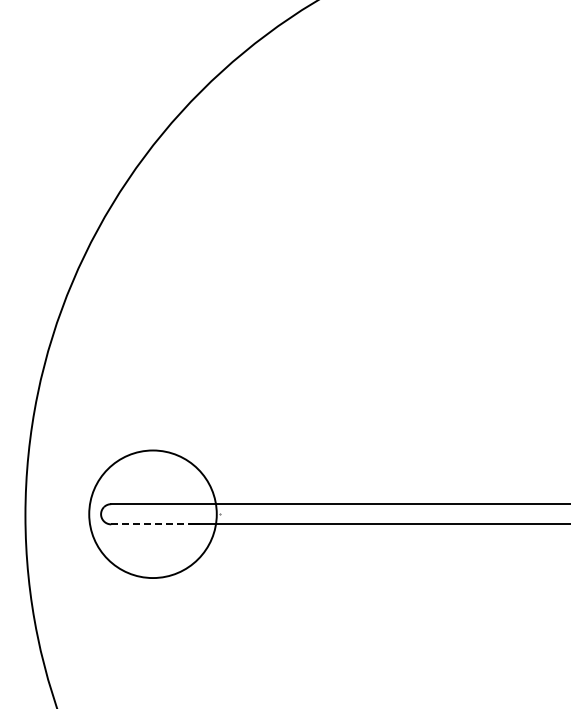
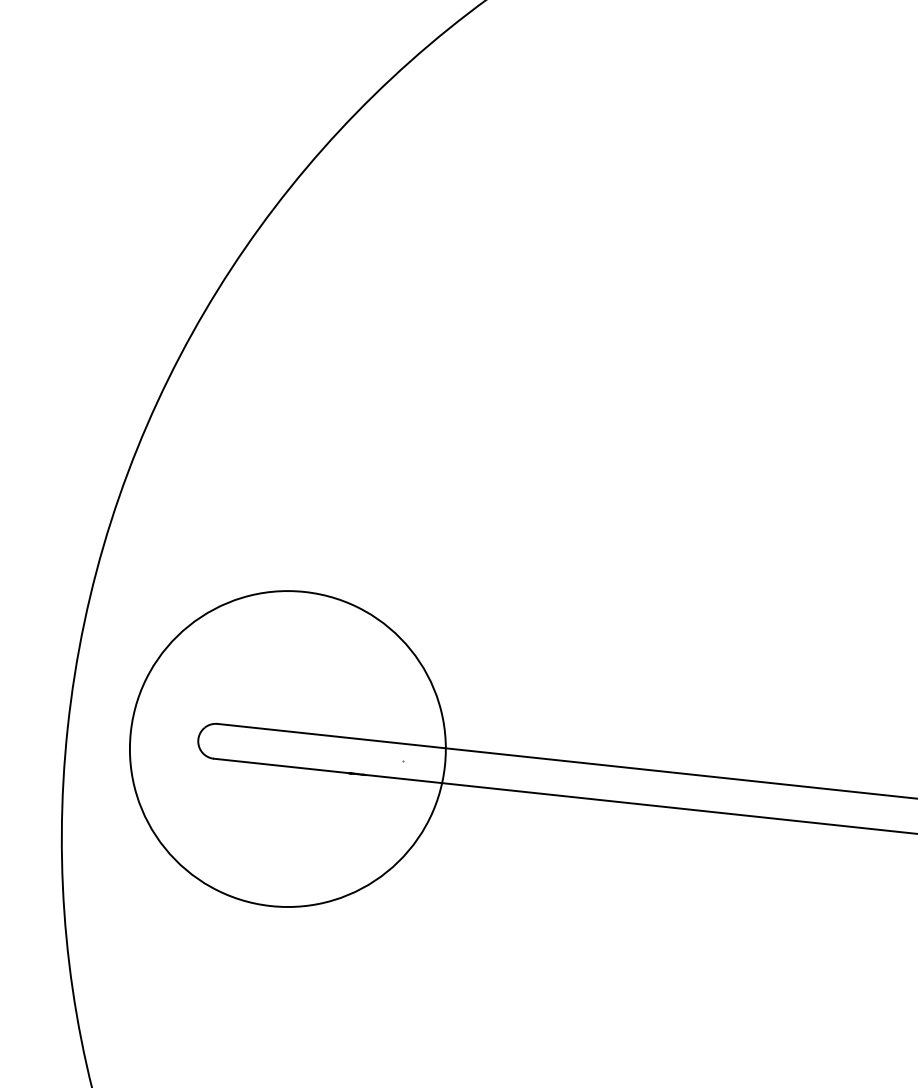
circle: (152, 514) -> (286, 749), size x1.43
line: (151, 524) -> (283, 766), dashed -> solid

